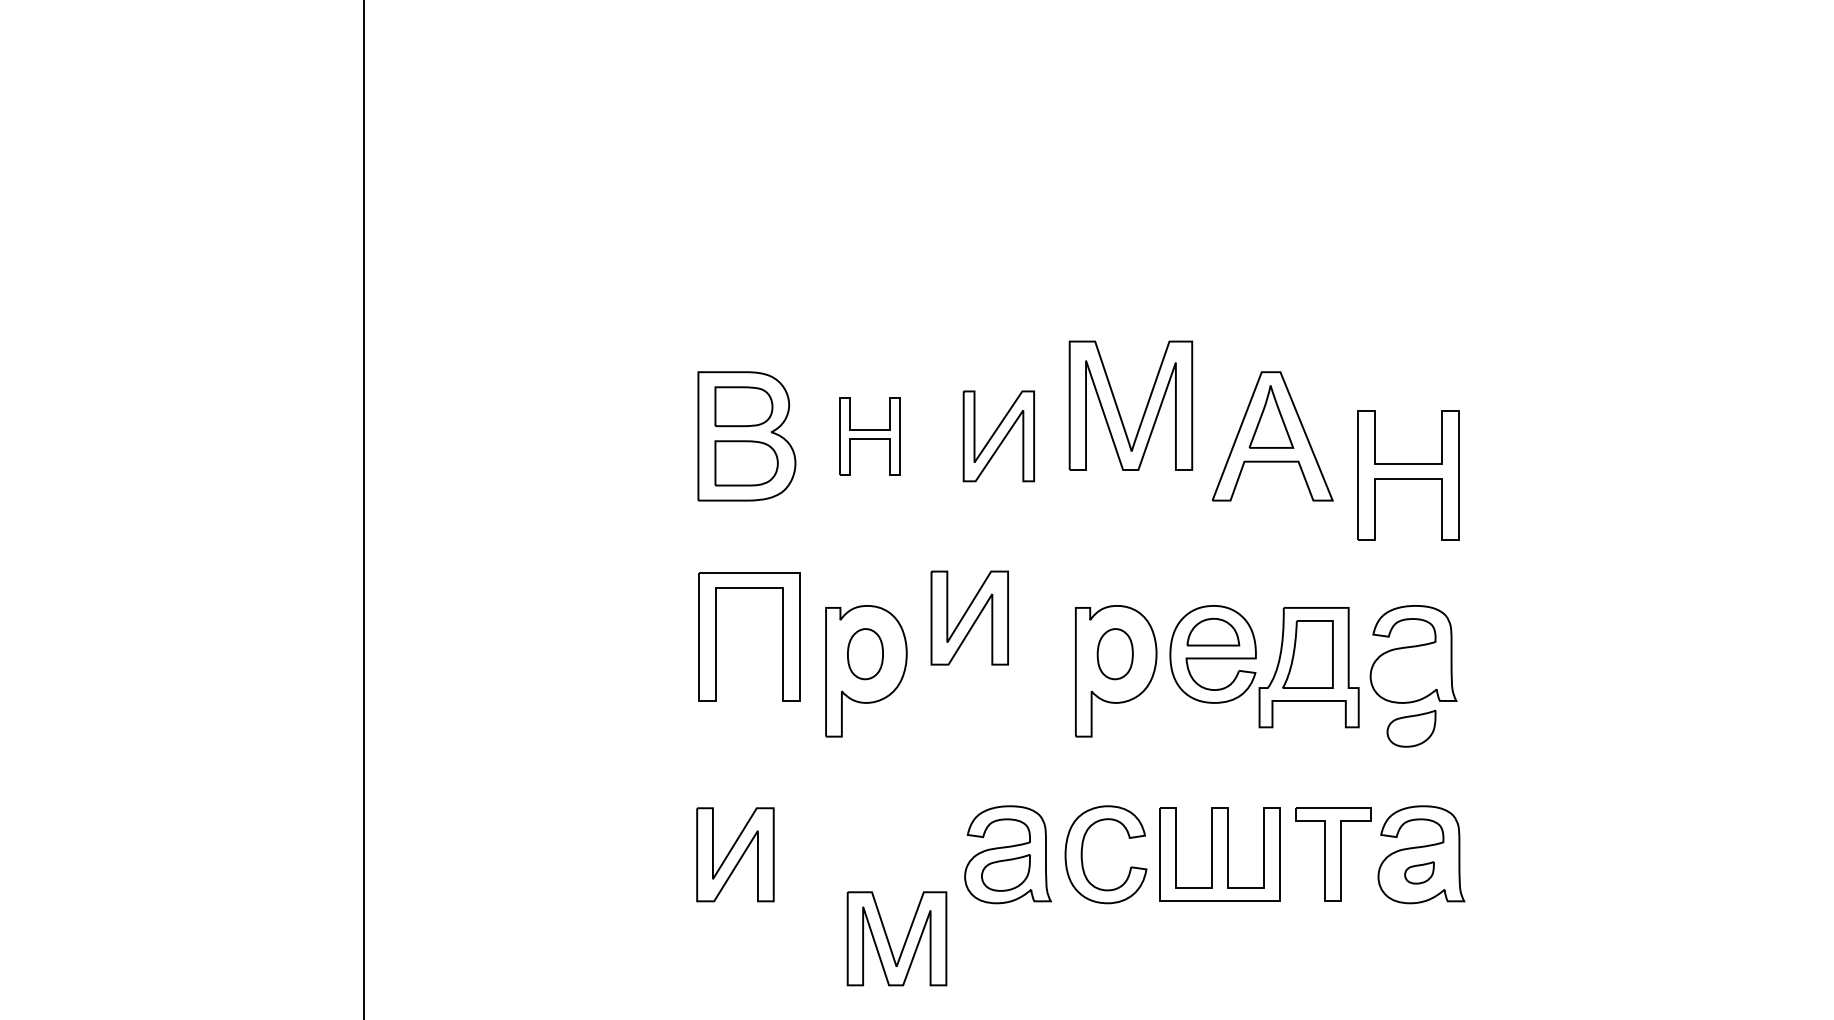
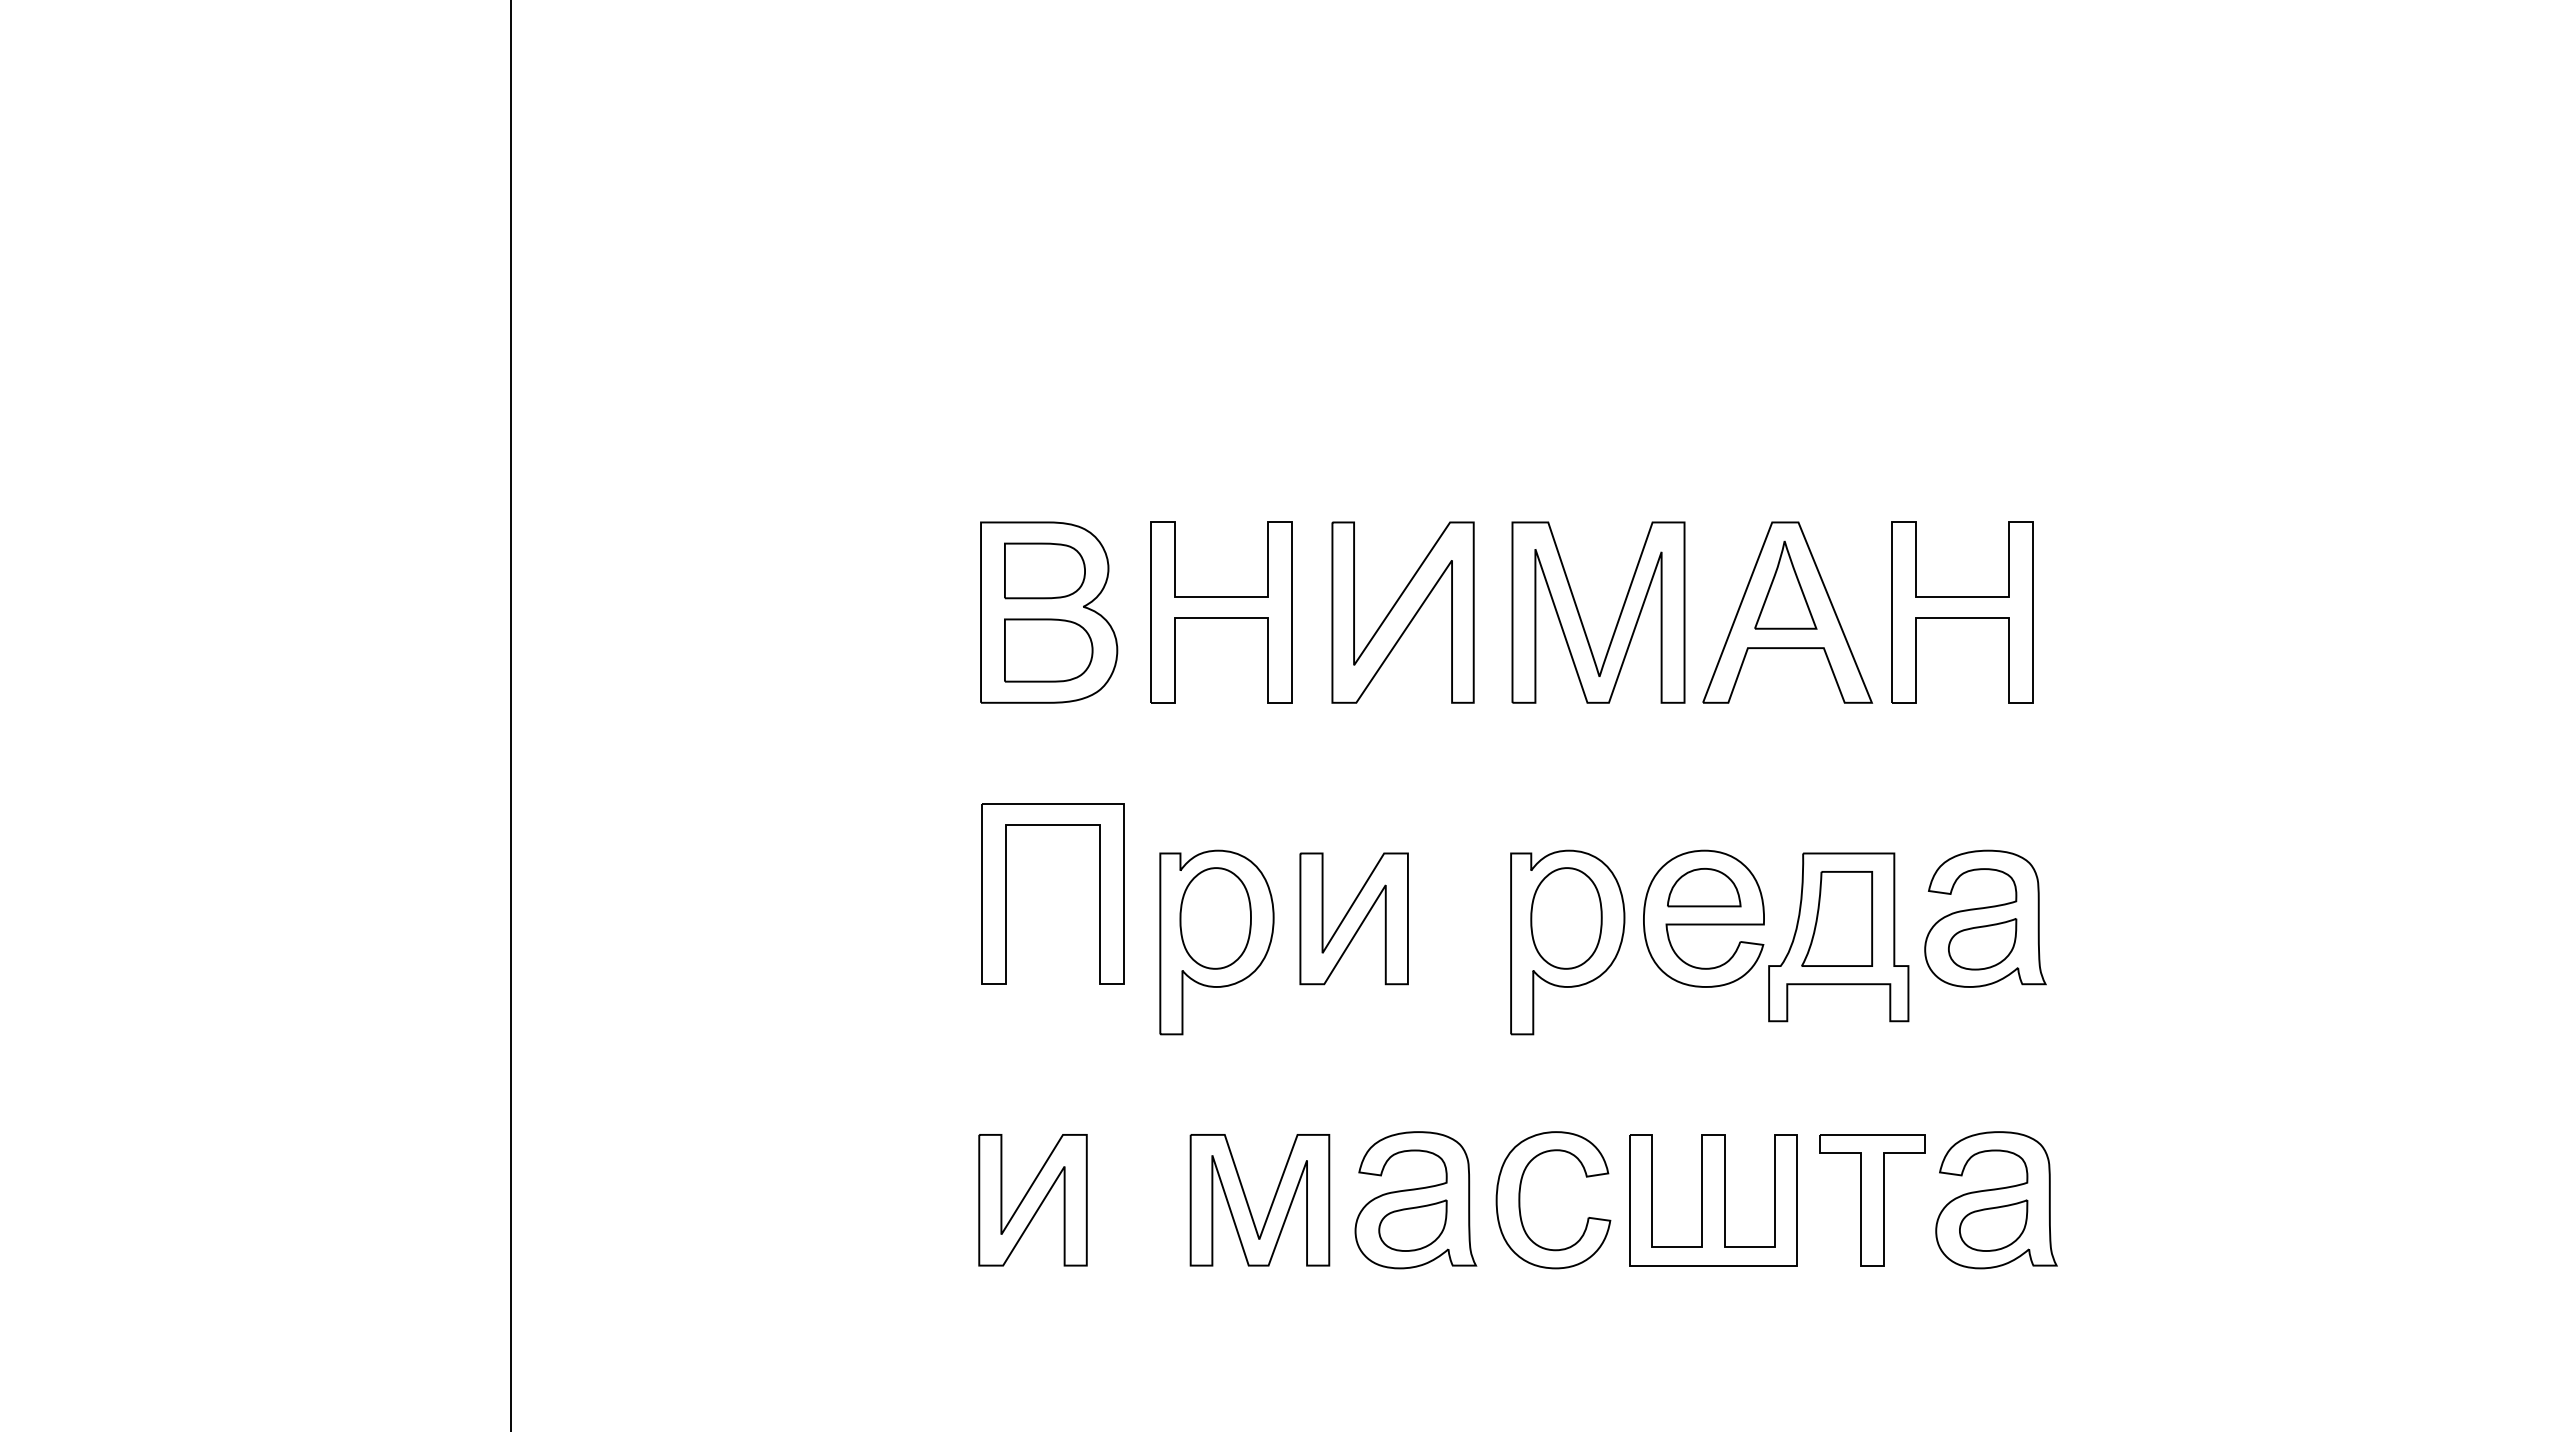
part: (1118, 409) -> (1581, 618), moved
part: (869, 436) -> (1221, 612), size x1.67
part: (998, 436) -> (1402, 612), size x1.43
part: (1408, 475) -> (1962, 612), moved
part: (969, 617) -> (1353, 918), moved
part: (865, 654) -> (1215, 918), size x1.43
part: (1115, 654) -> (1566, 918), size x1.43
part: (1411, 728) -> (1982, 944), moved
part: (1419, 872) -> (1993, 1225), size x1.67
part: (888, 940) -> (1248, 1202), moved

